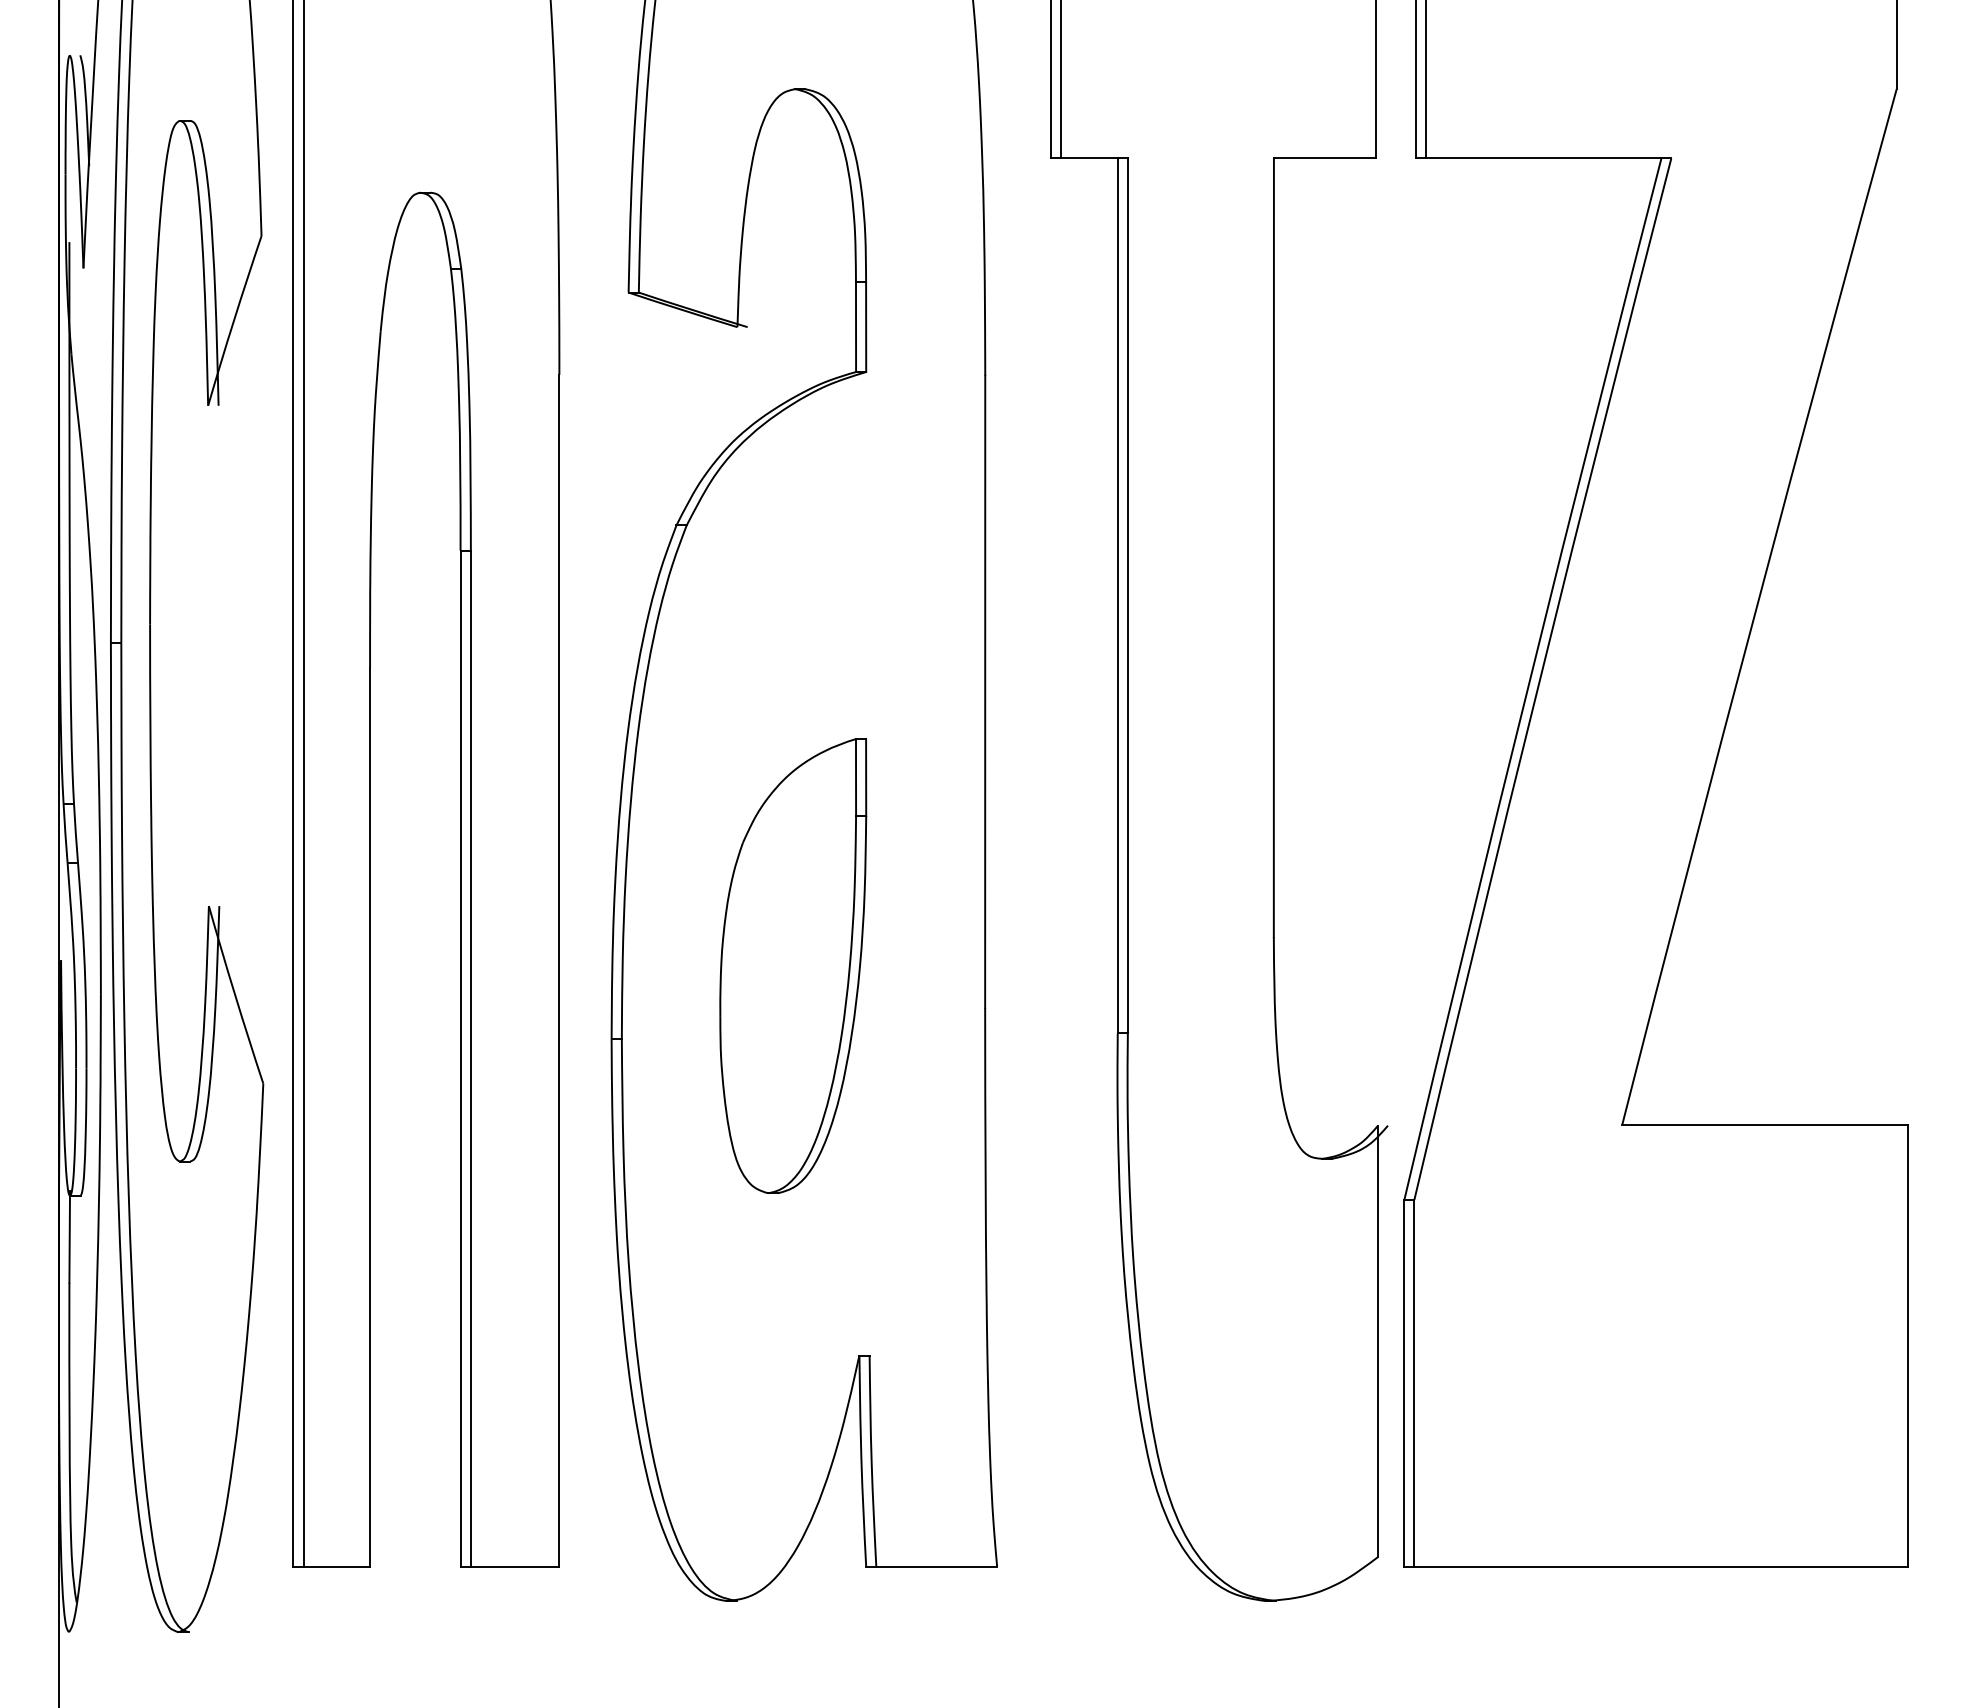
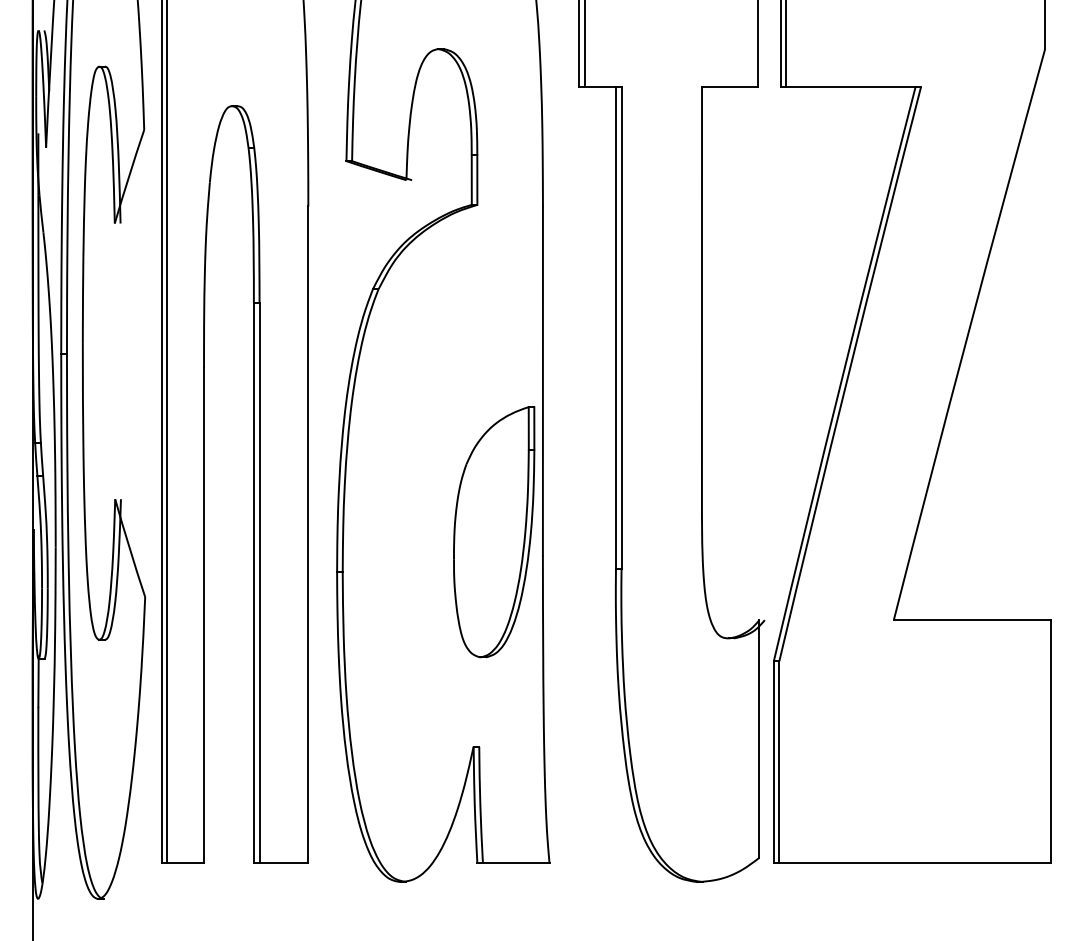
part: (793, 966) -> (494, 532), moved

